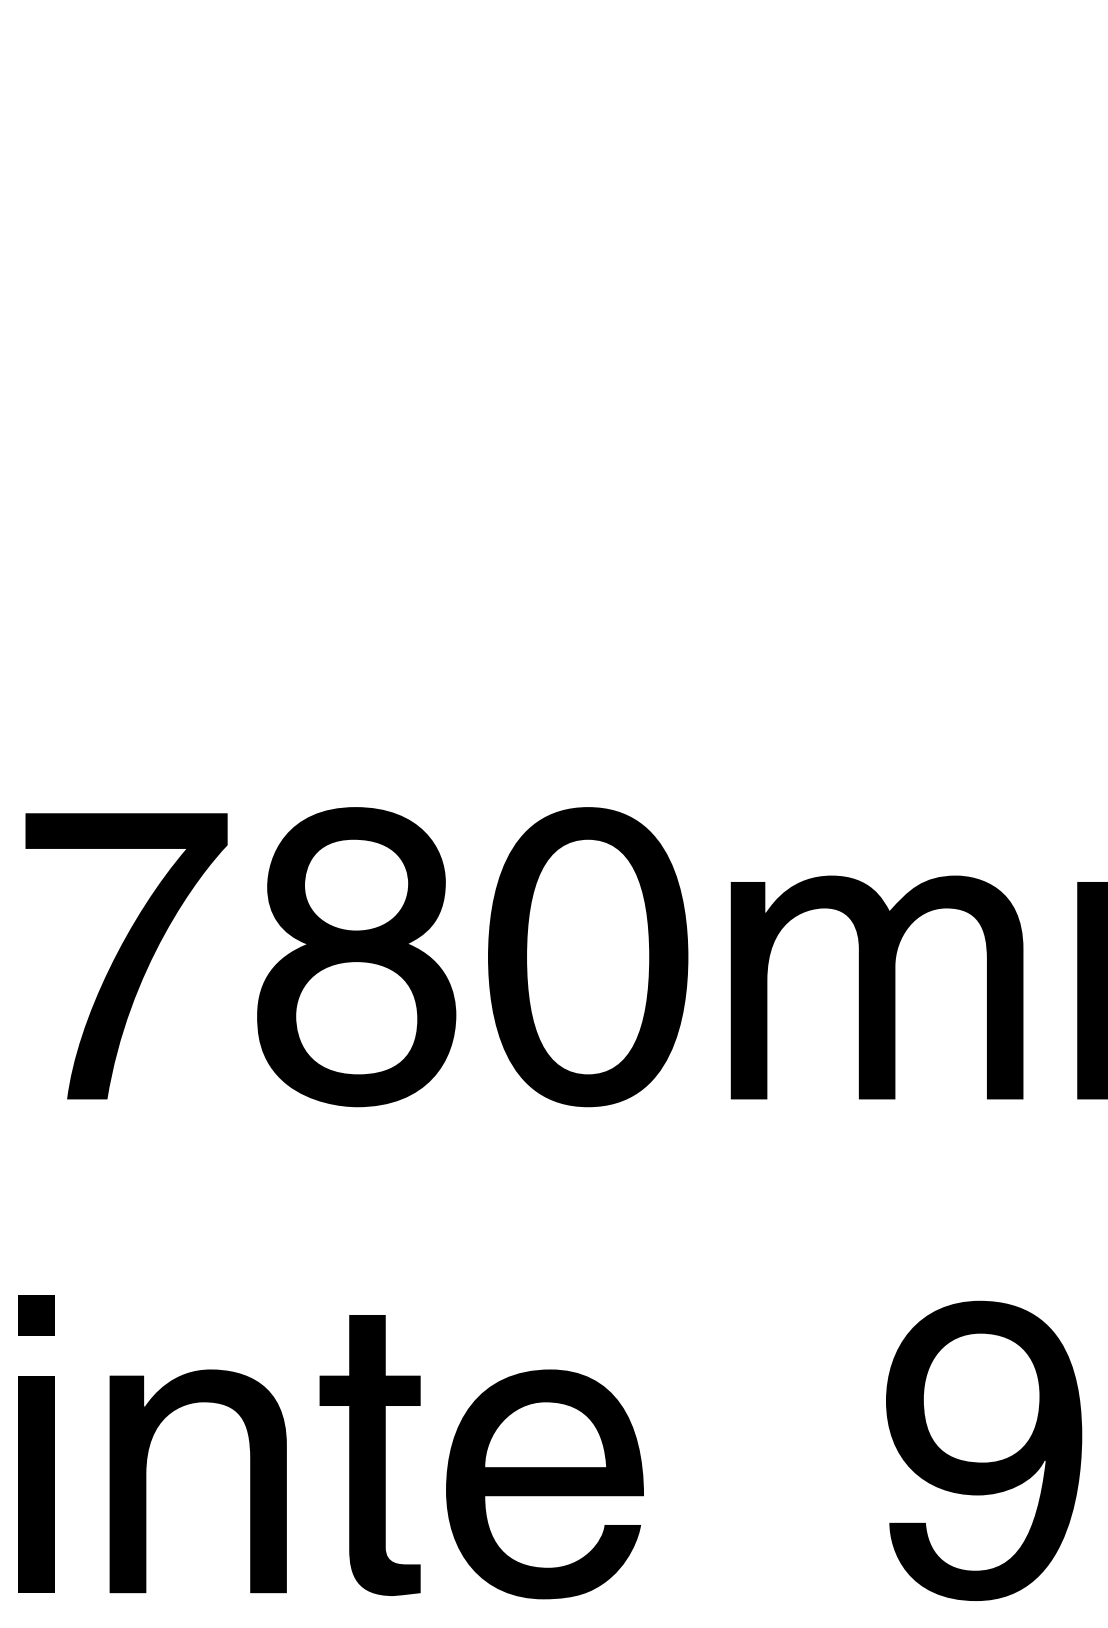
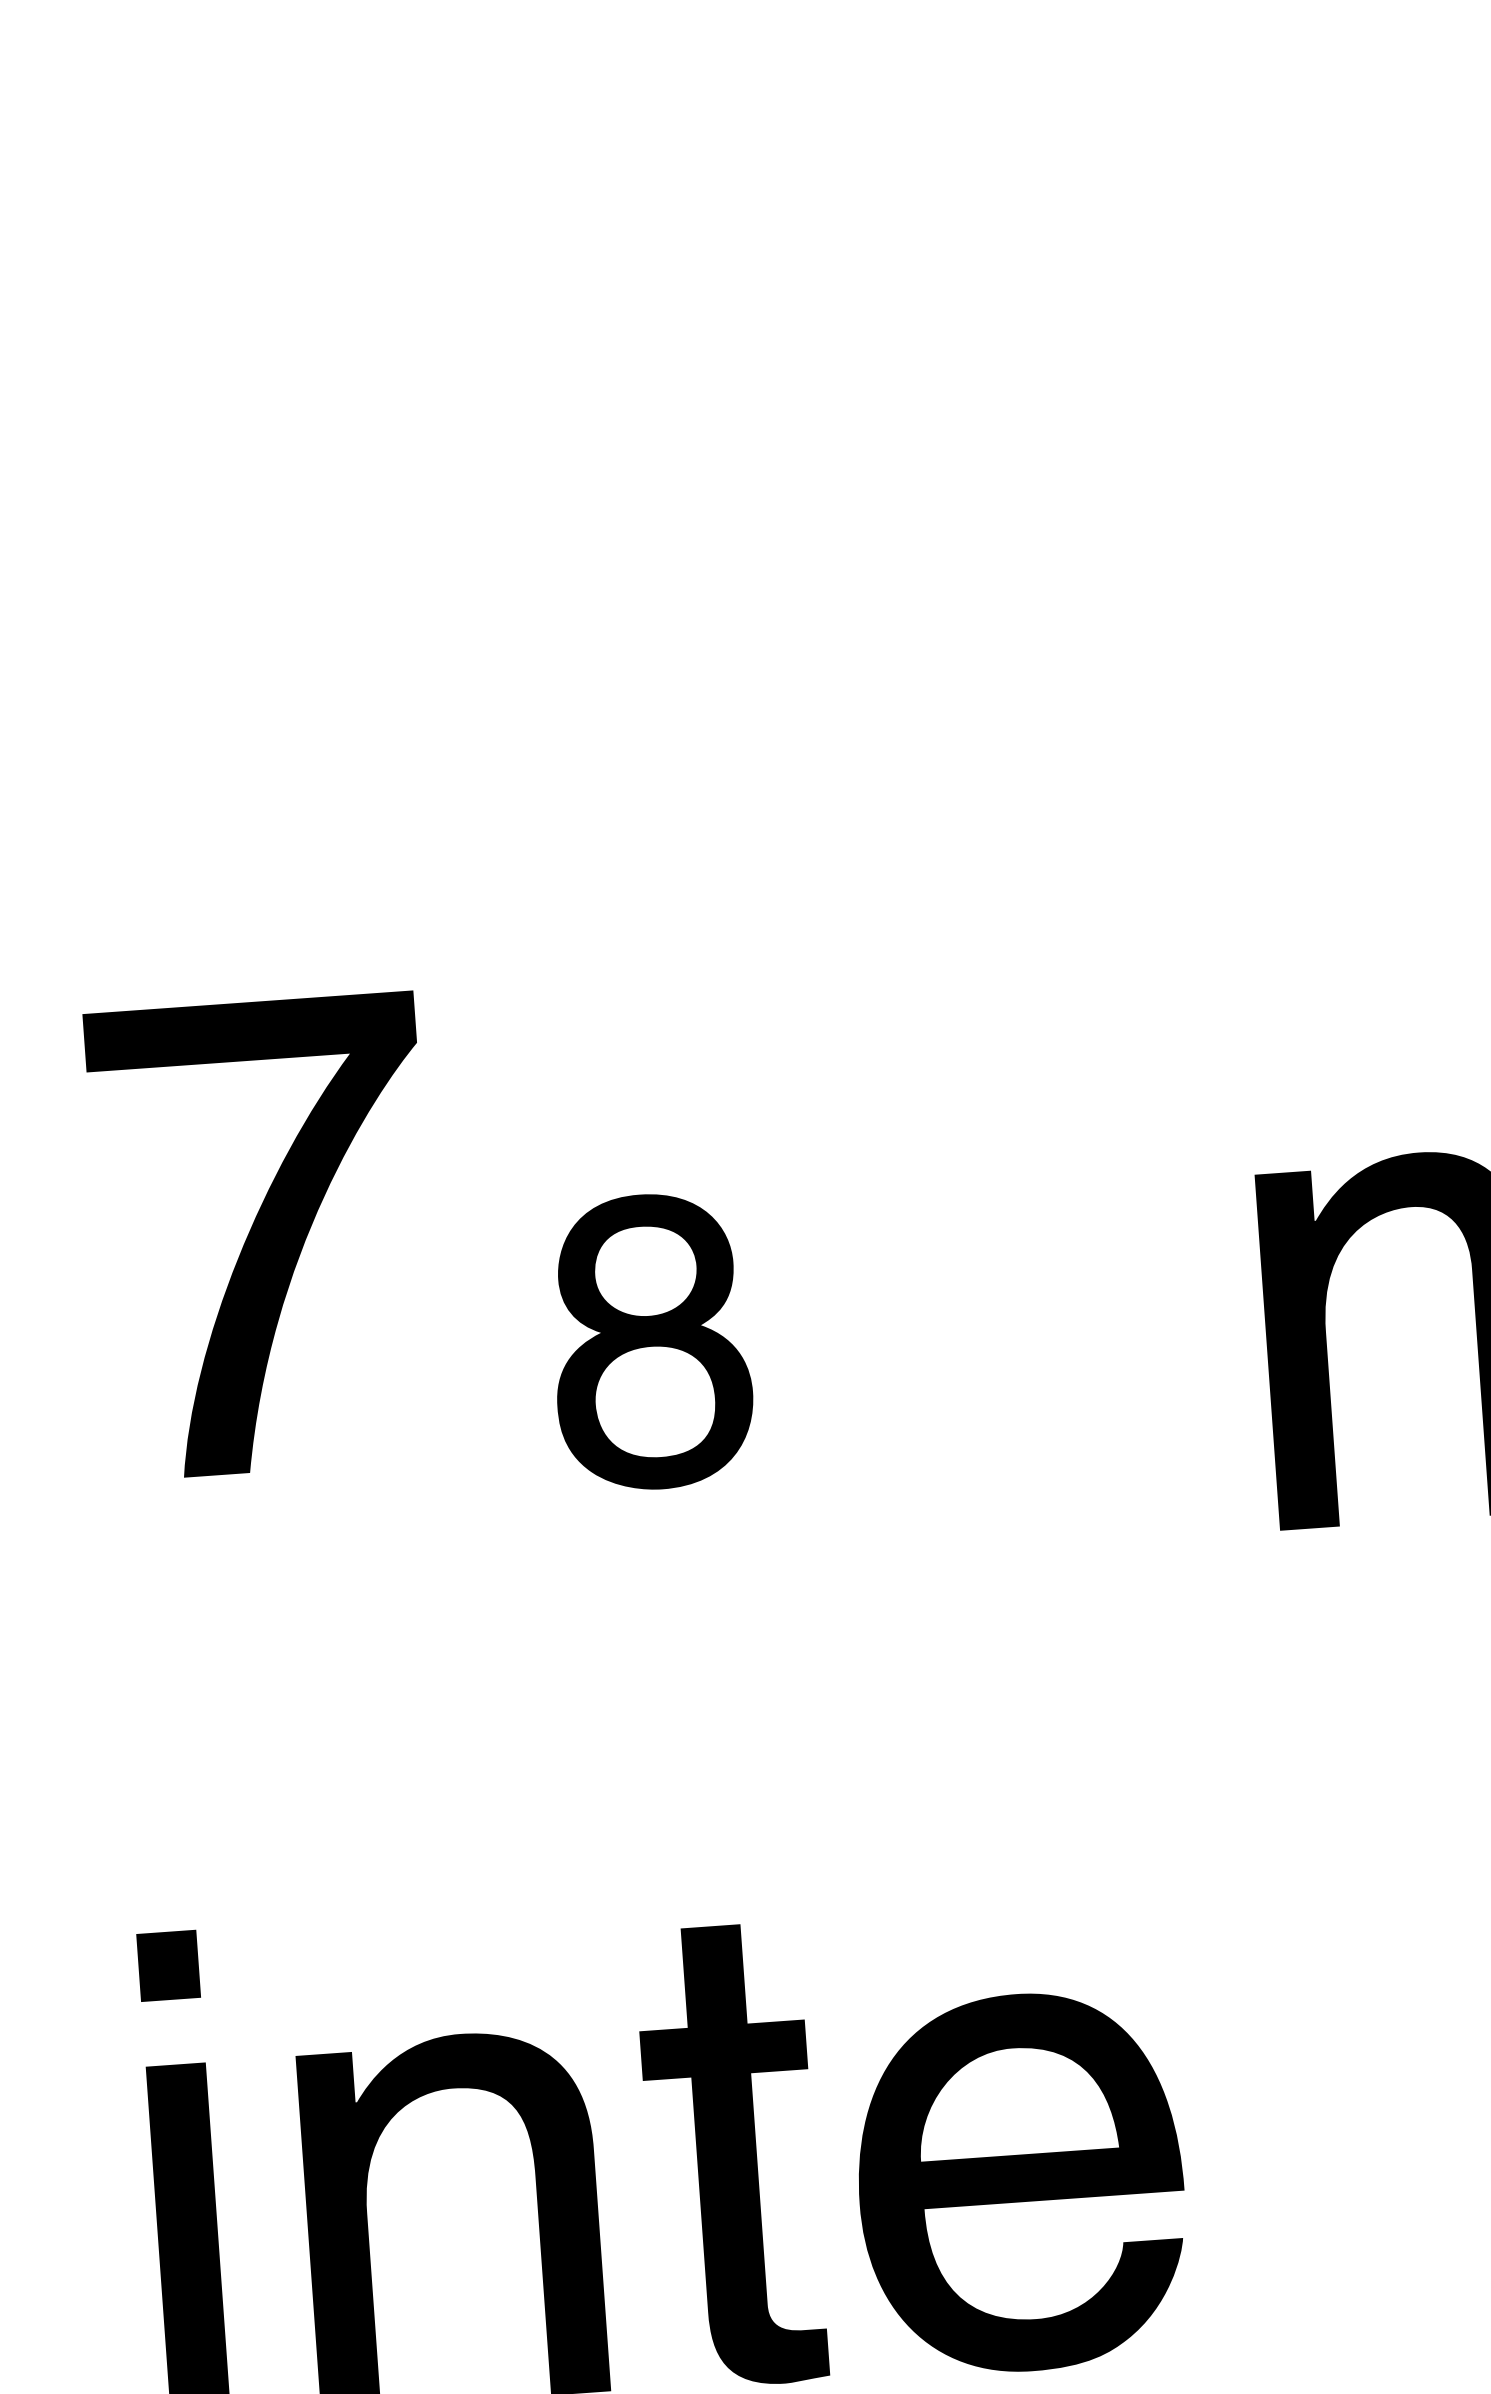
part: (126, 956) -> (264, 1236), moved
part: (356, 957) -> (650, 1342), size x0.6
part: (588, 957) -> (1030, 1315), removed

